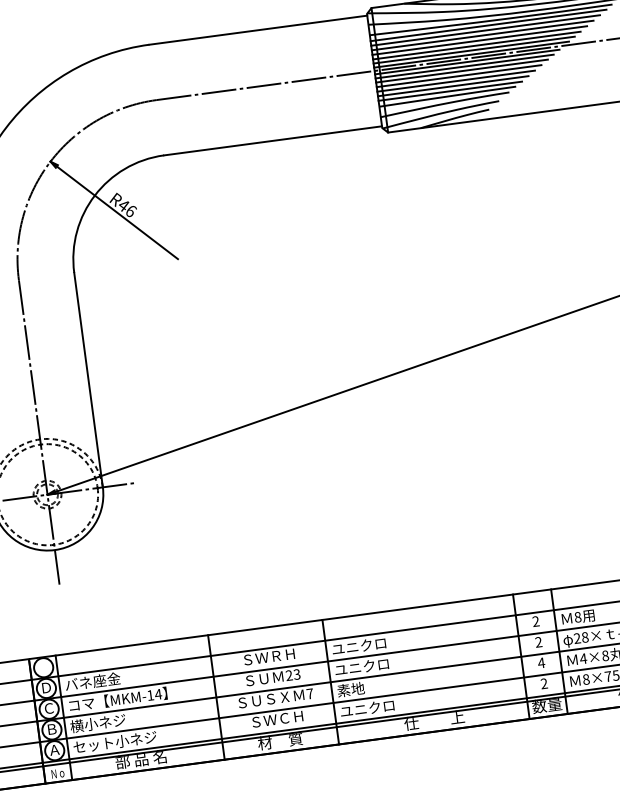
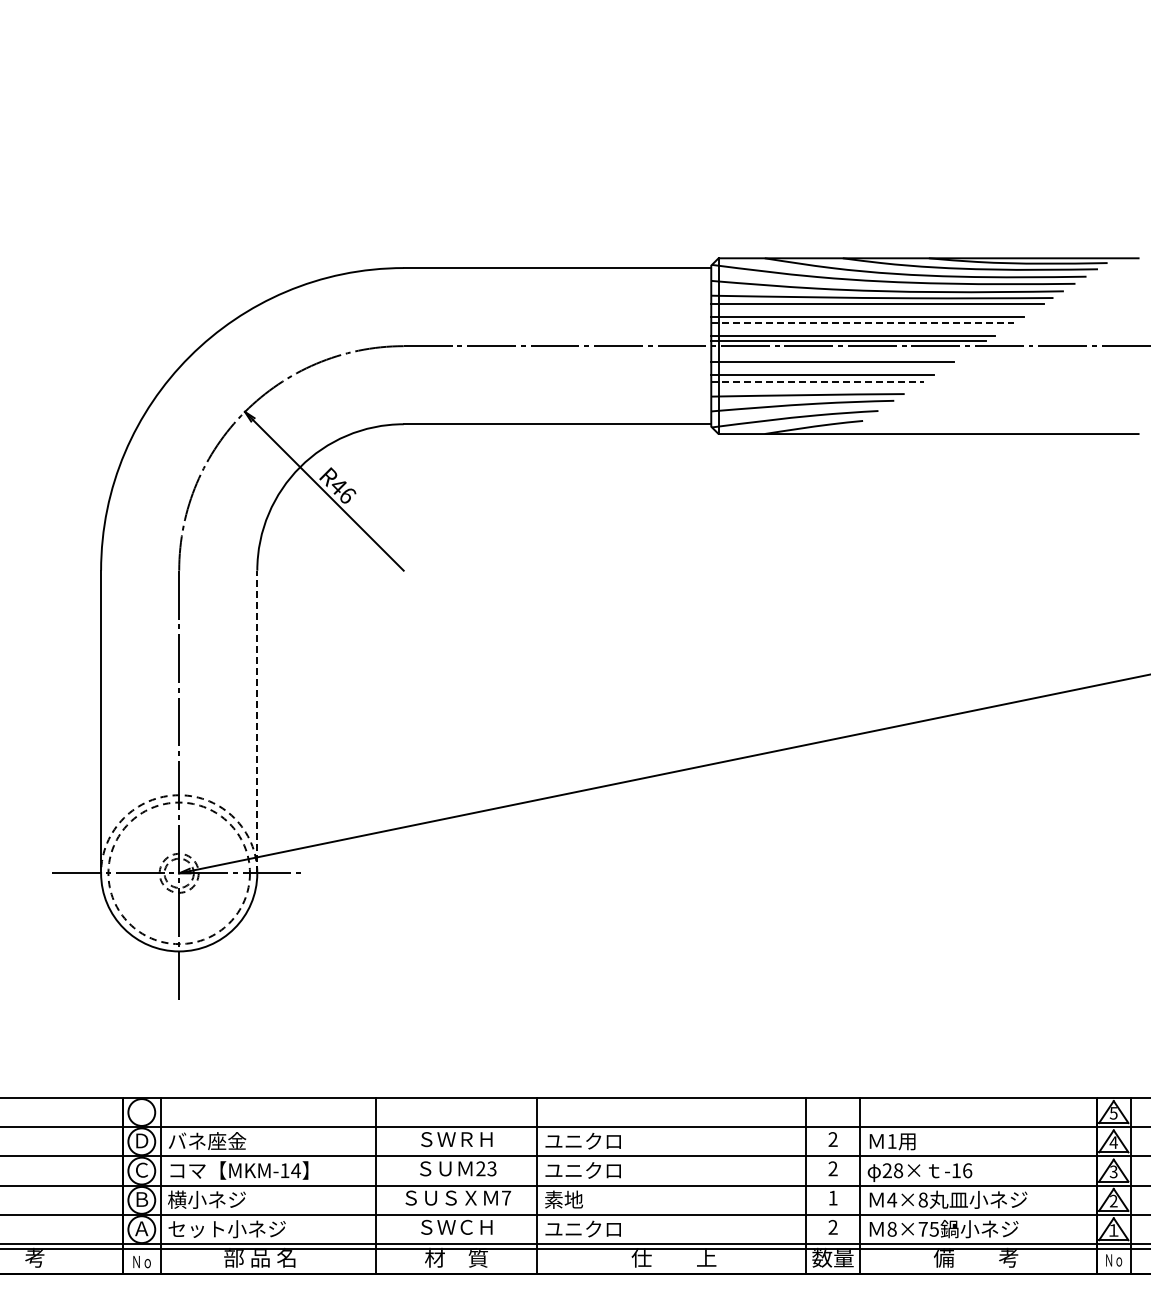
line: (485, 30) -> (872, 310), removed
line: (480, 40) -> (863, 323), solid -> dashed
line: (476, 45) -> (857, 329), removed
line: (467, 61) -> (841, 350), removed
line: (464, 66) -> (836, 356), removed
line: (459, 75) -> (827, 368), removed
line: (453, 85) -> (817, 381), solid -> dashed
line: (450, 91) -> (812, 388), removed
line: (88, 379) -> (257, 721), solid -> dashed
text: (577, 617) -> (891, 1141), 8 -> 1
text: (541, 662) -> (833, 1197), 4 -> 1

